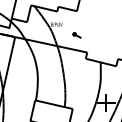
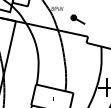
part: (76, 35) -> (77, 19), size x1.67

